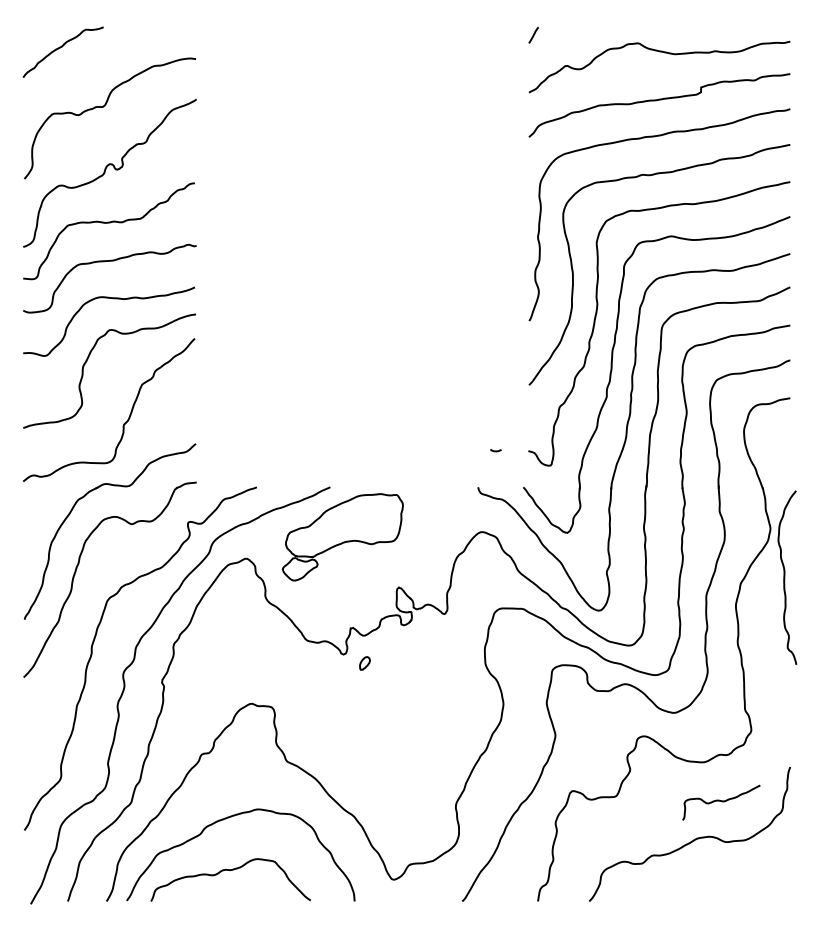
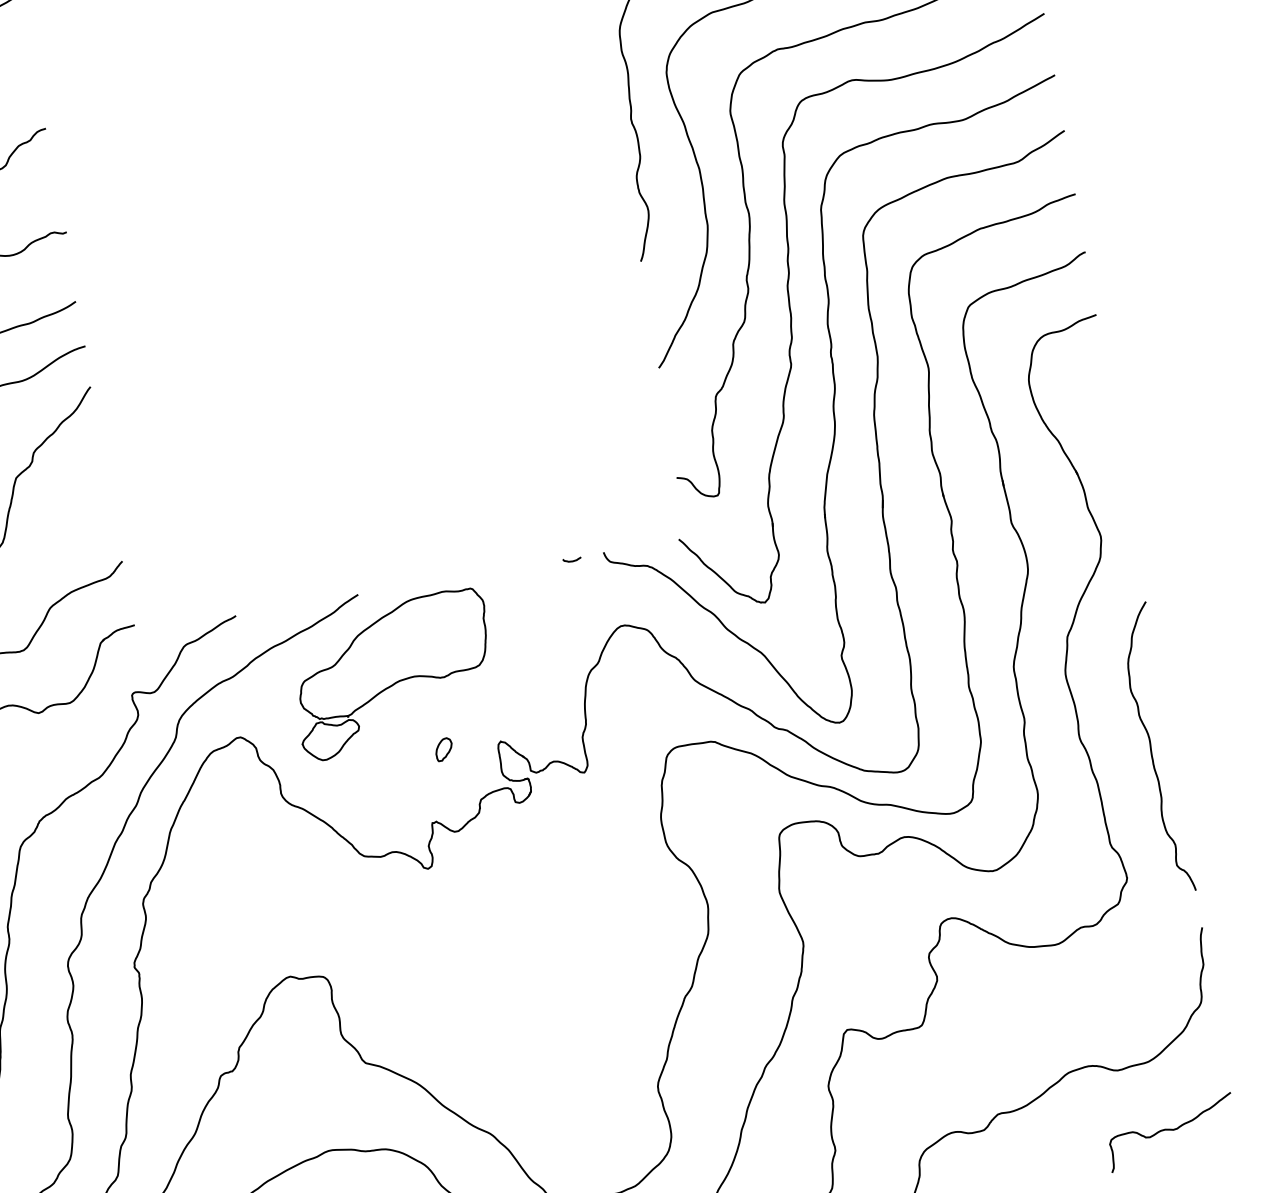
curve: (495, 450) -> (571, 560), moved
curve: (785, 577) -> (1152, 748), moved
part: (364, 663) -> (443, 749), moved
curve: (721, 802) -> (1171, 1131), moved

